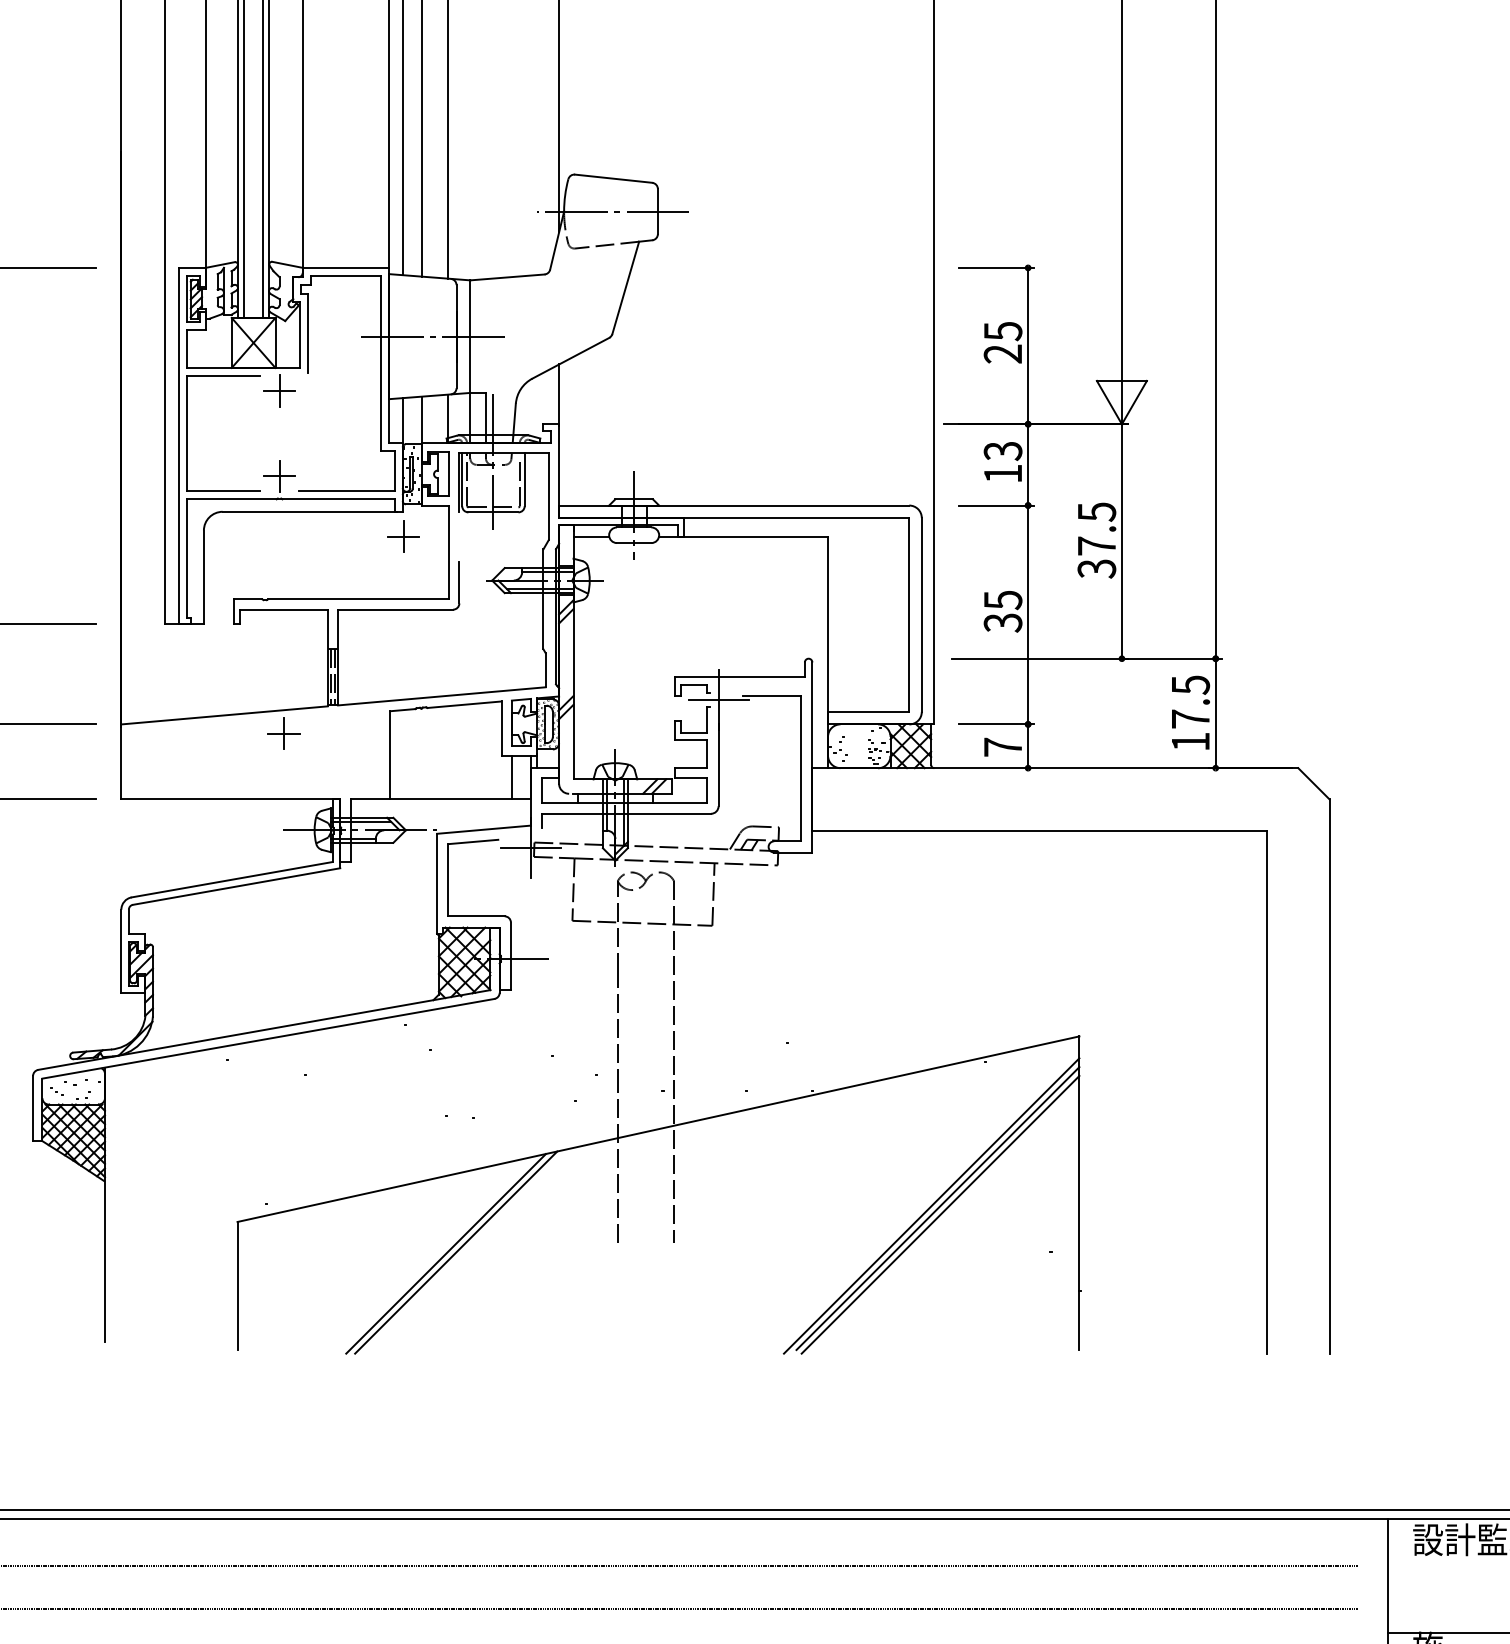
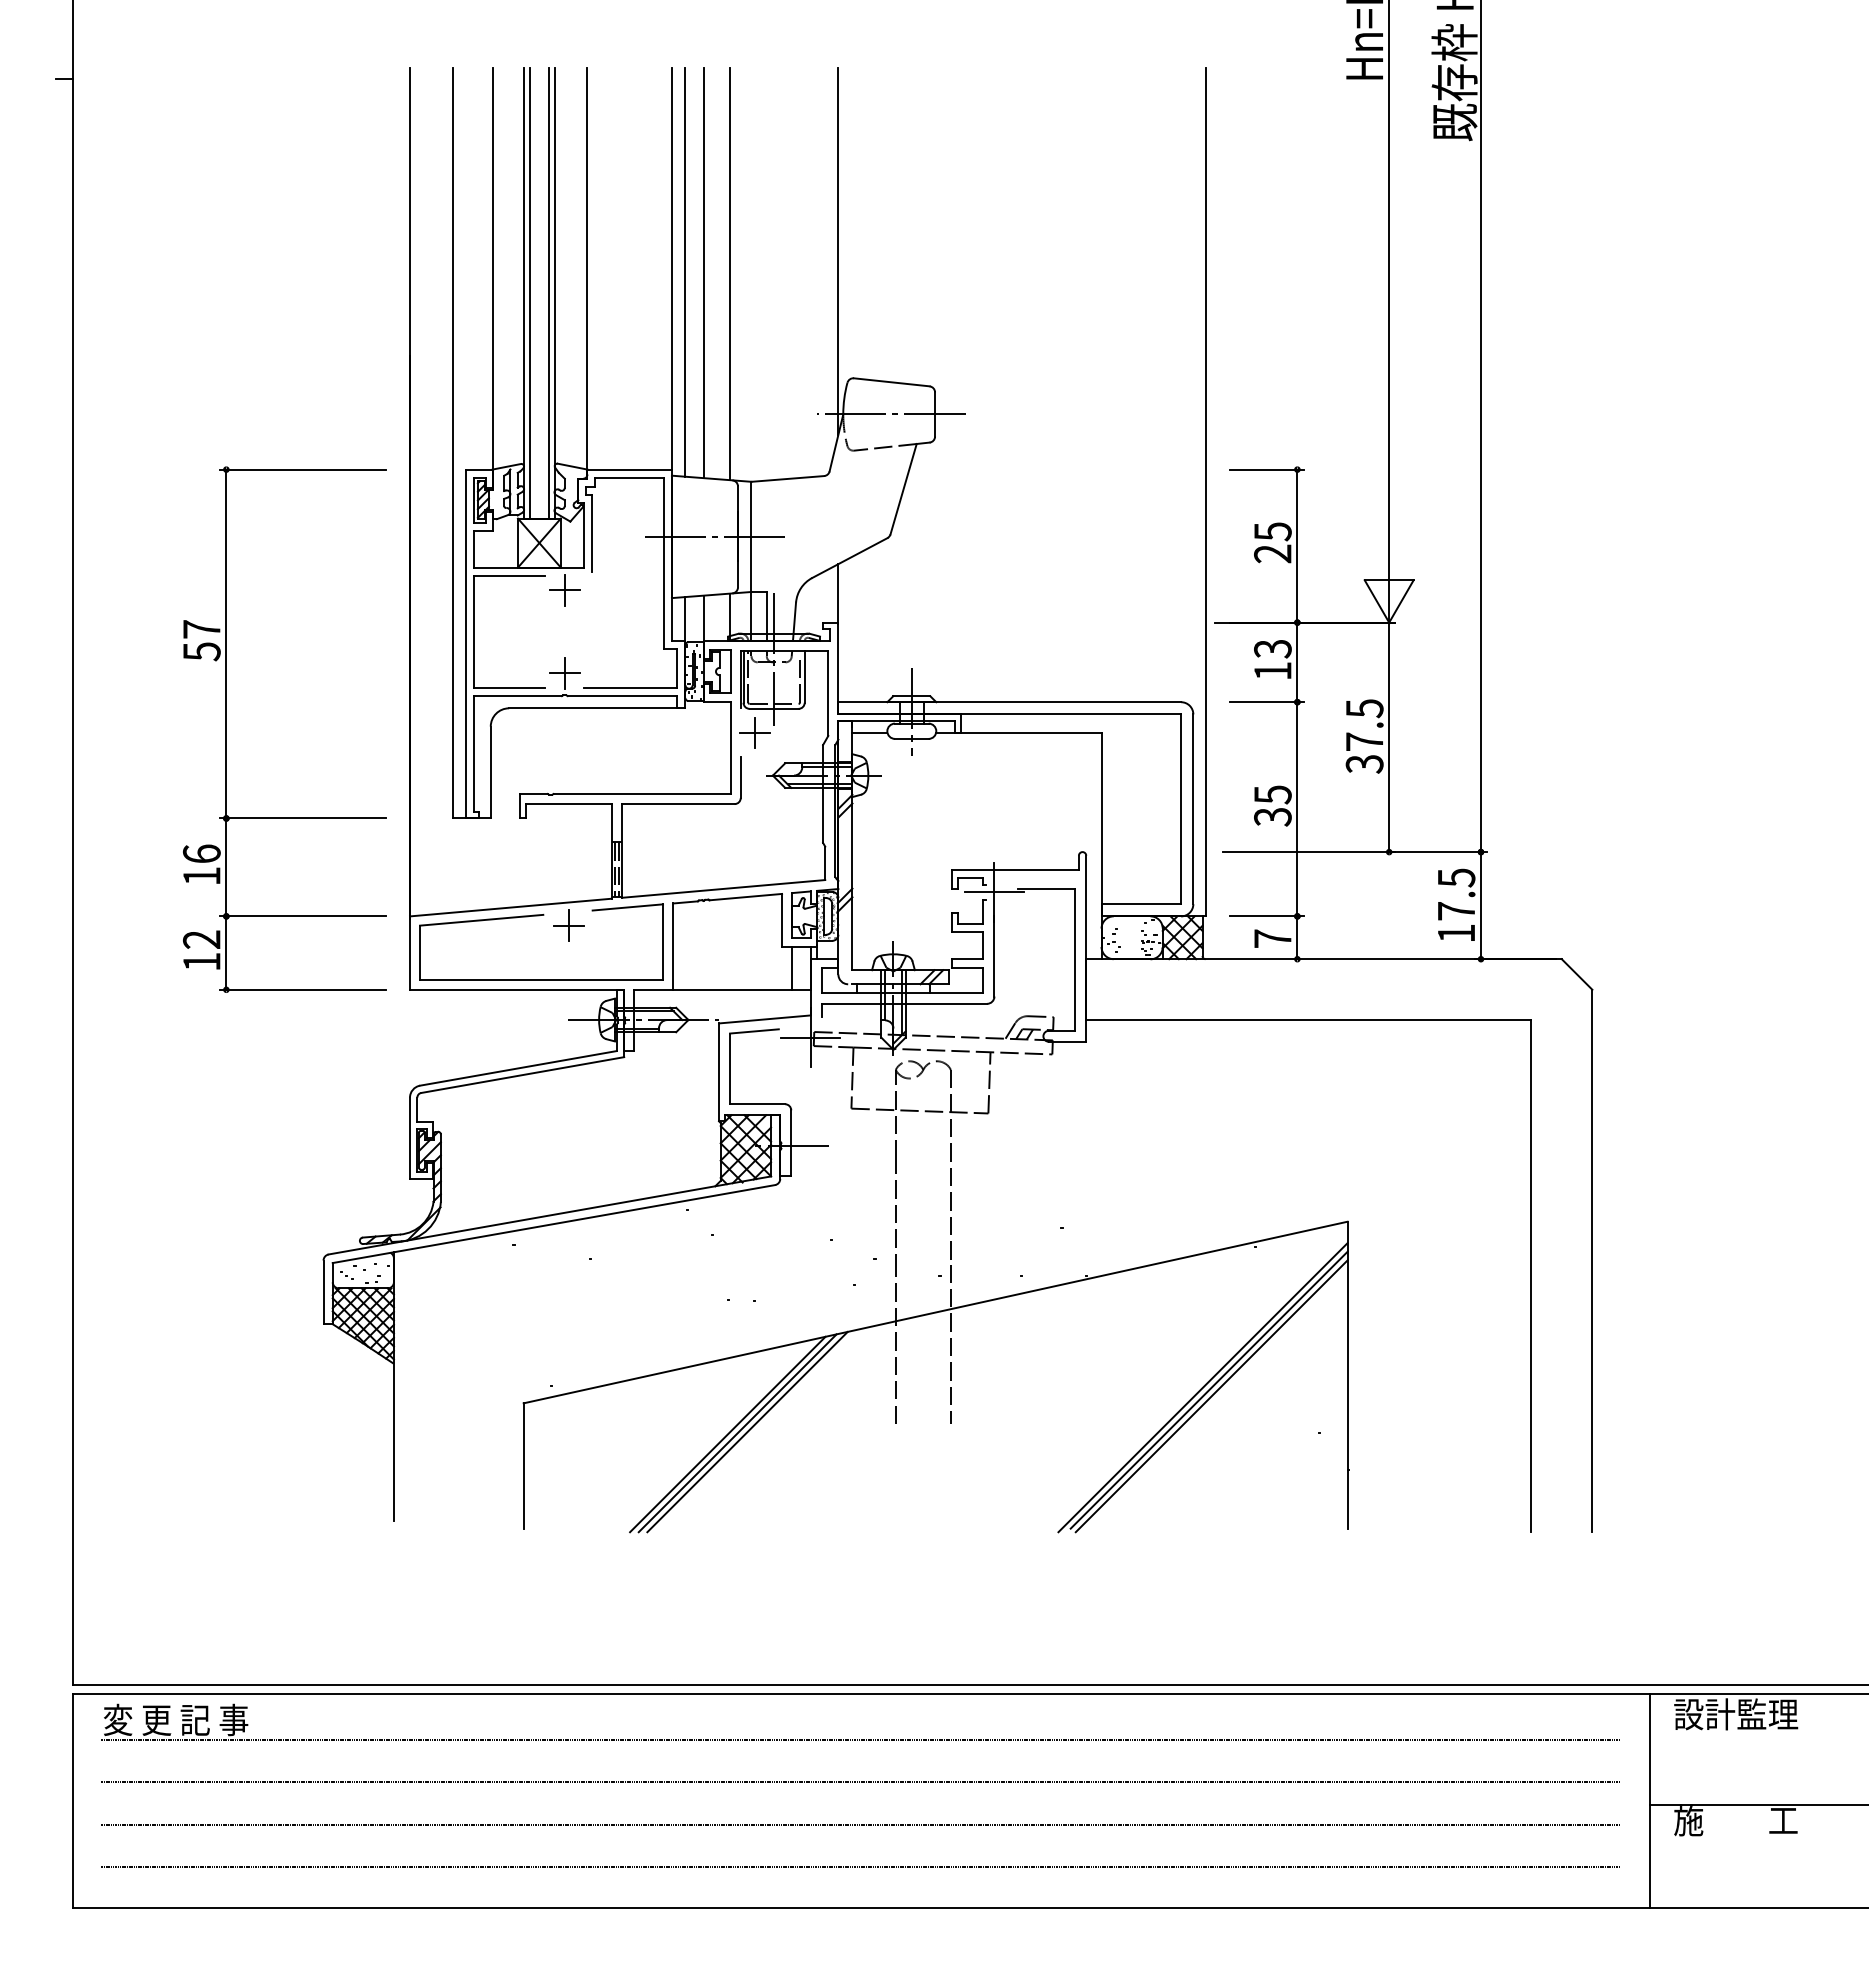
part: (402, 536) -> (754, 732), moved
part: (253, 724) -> (539, 916), added
line: (466, 1250) -> (747, 1431), added

